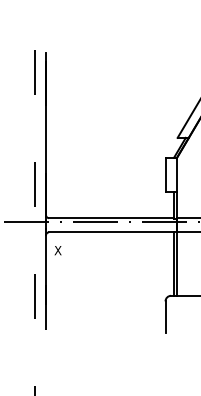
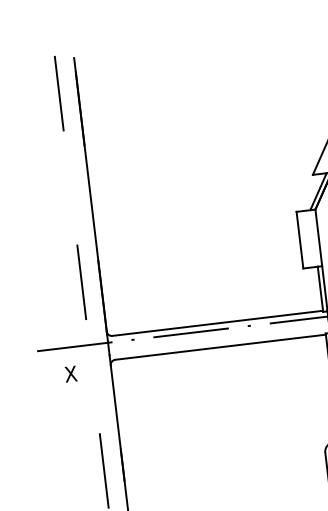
text: (57, 250) -> (69, 374), moved

